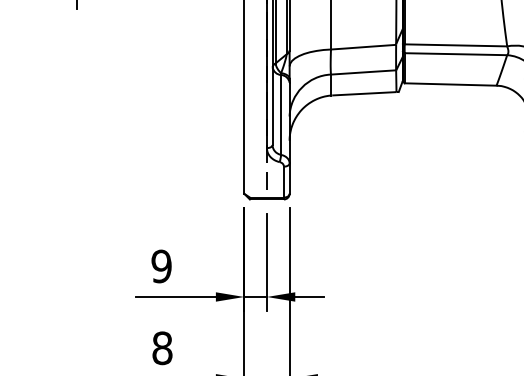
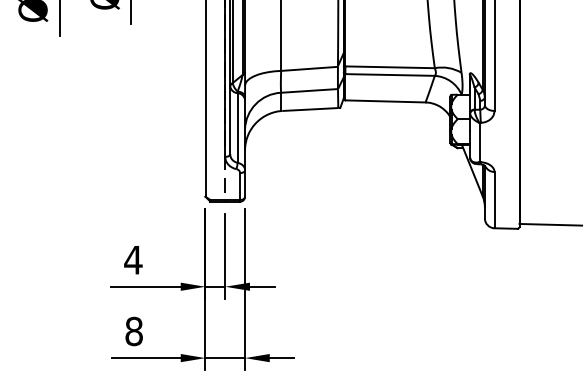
text: (161, 265) -> (133, 259), 9 -> 4

